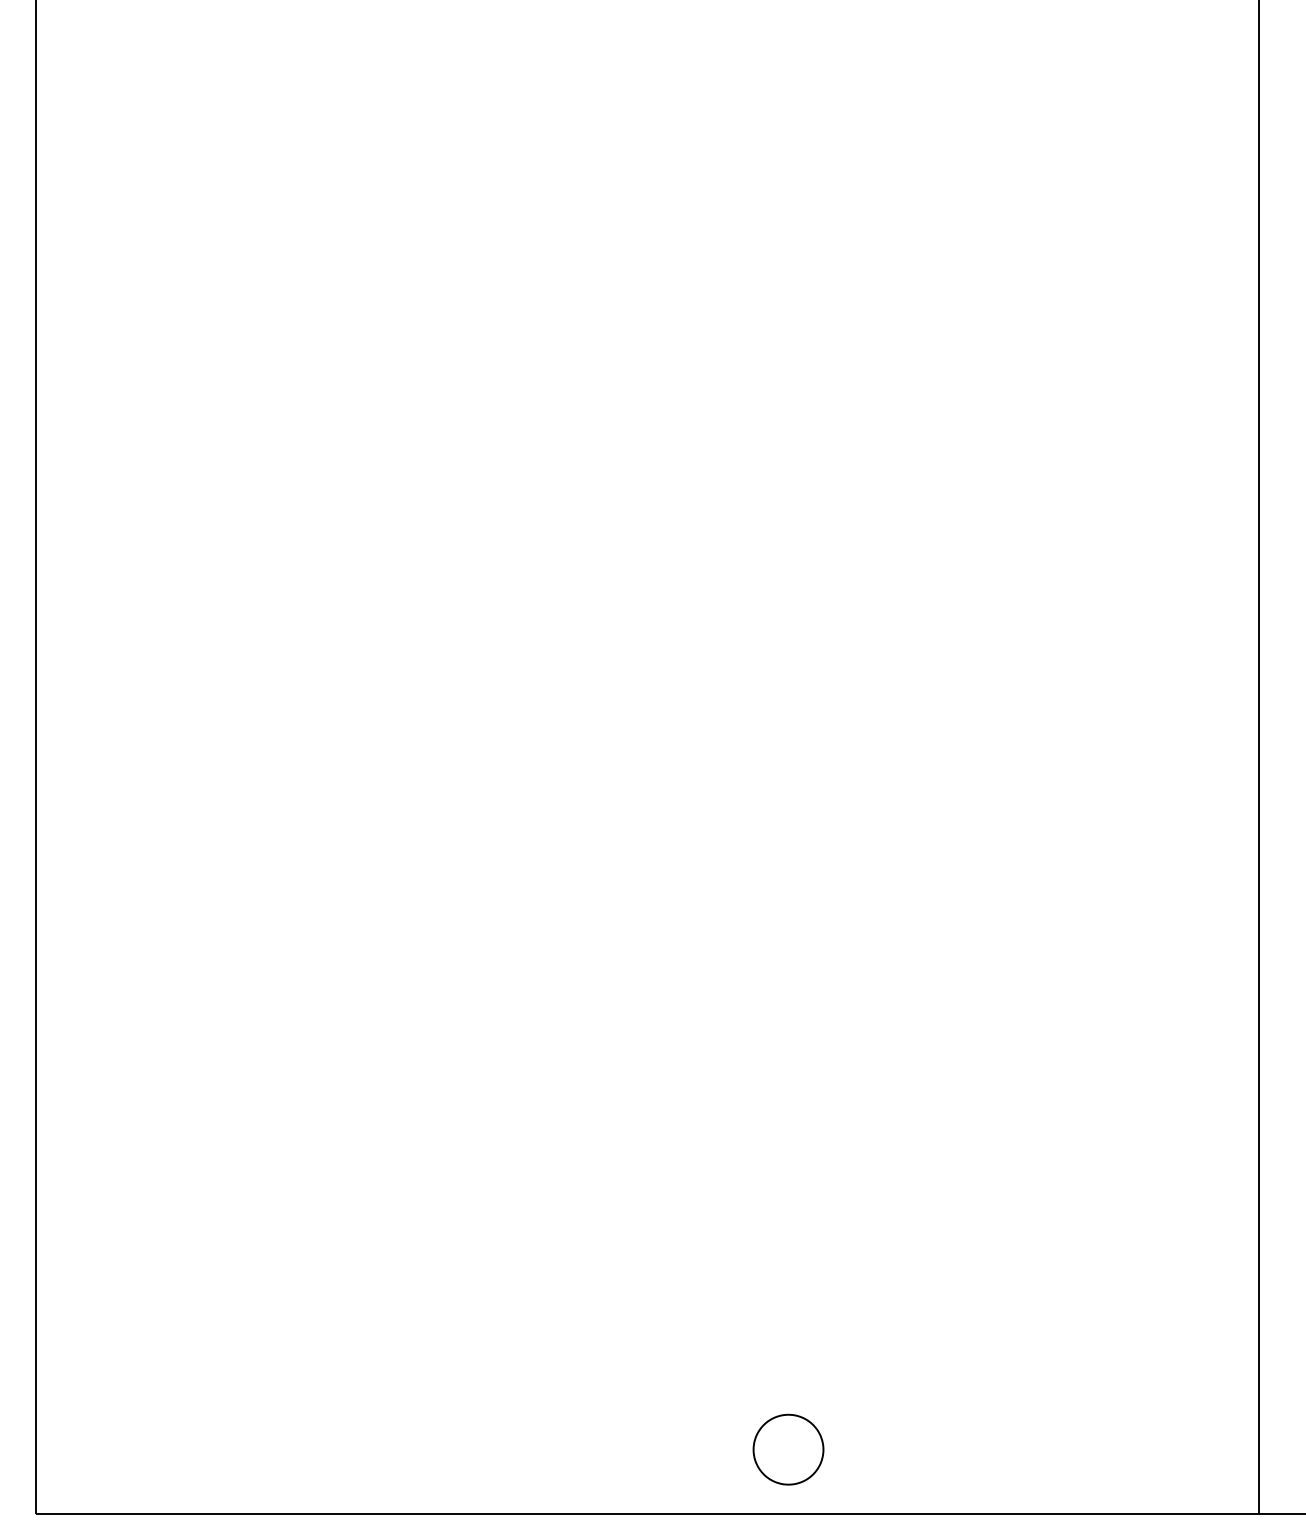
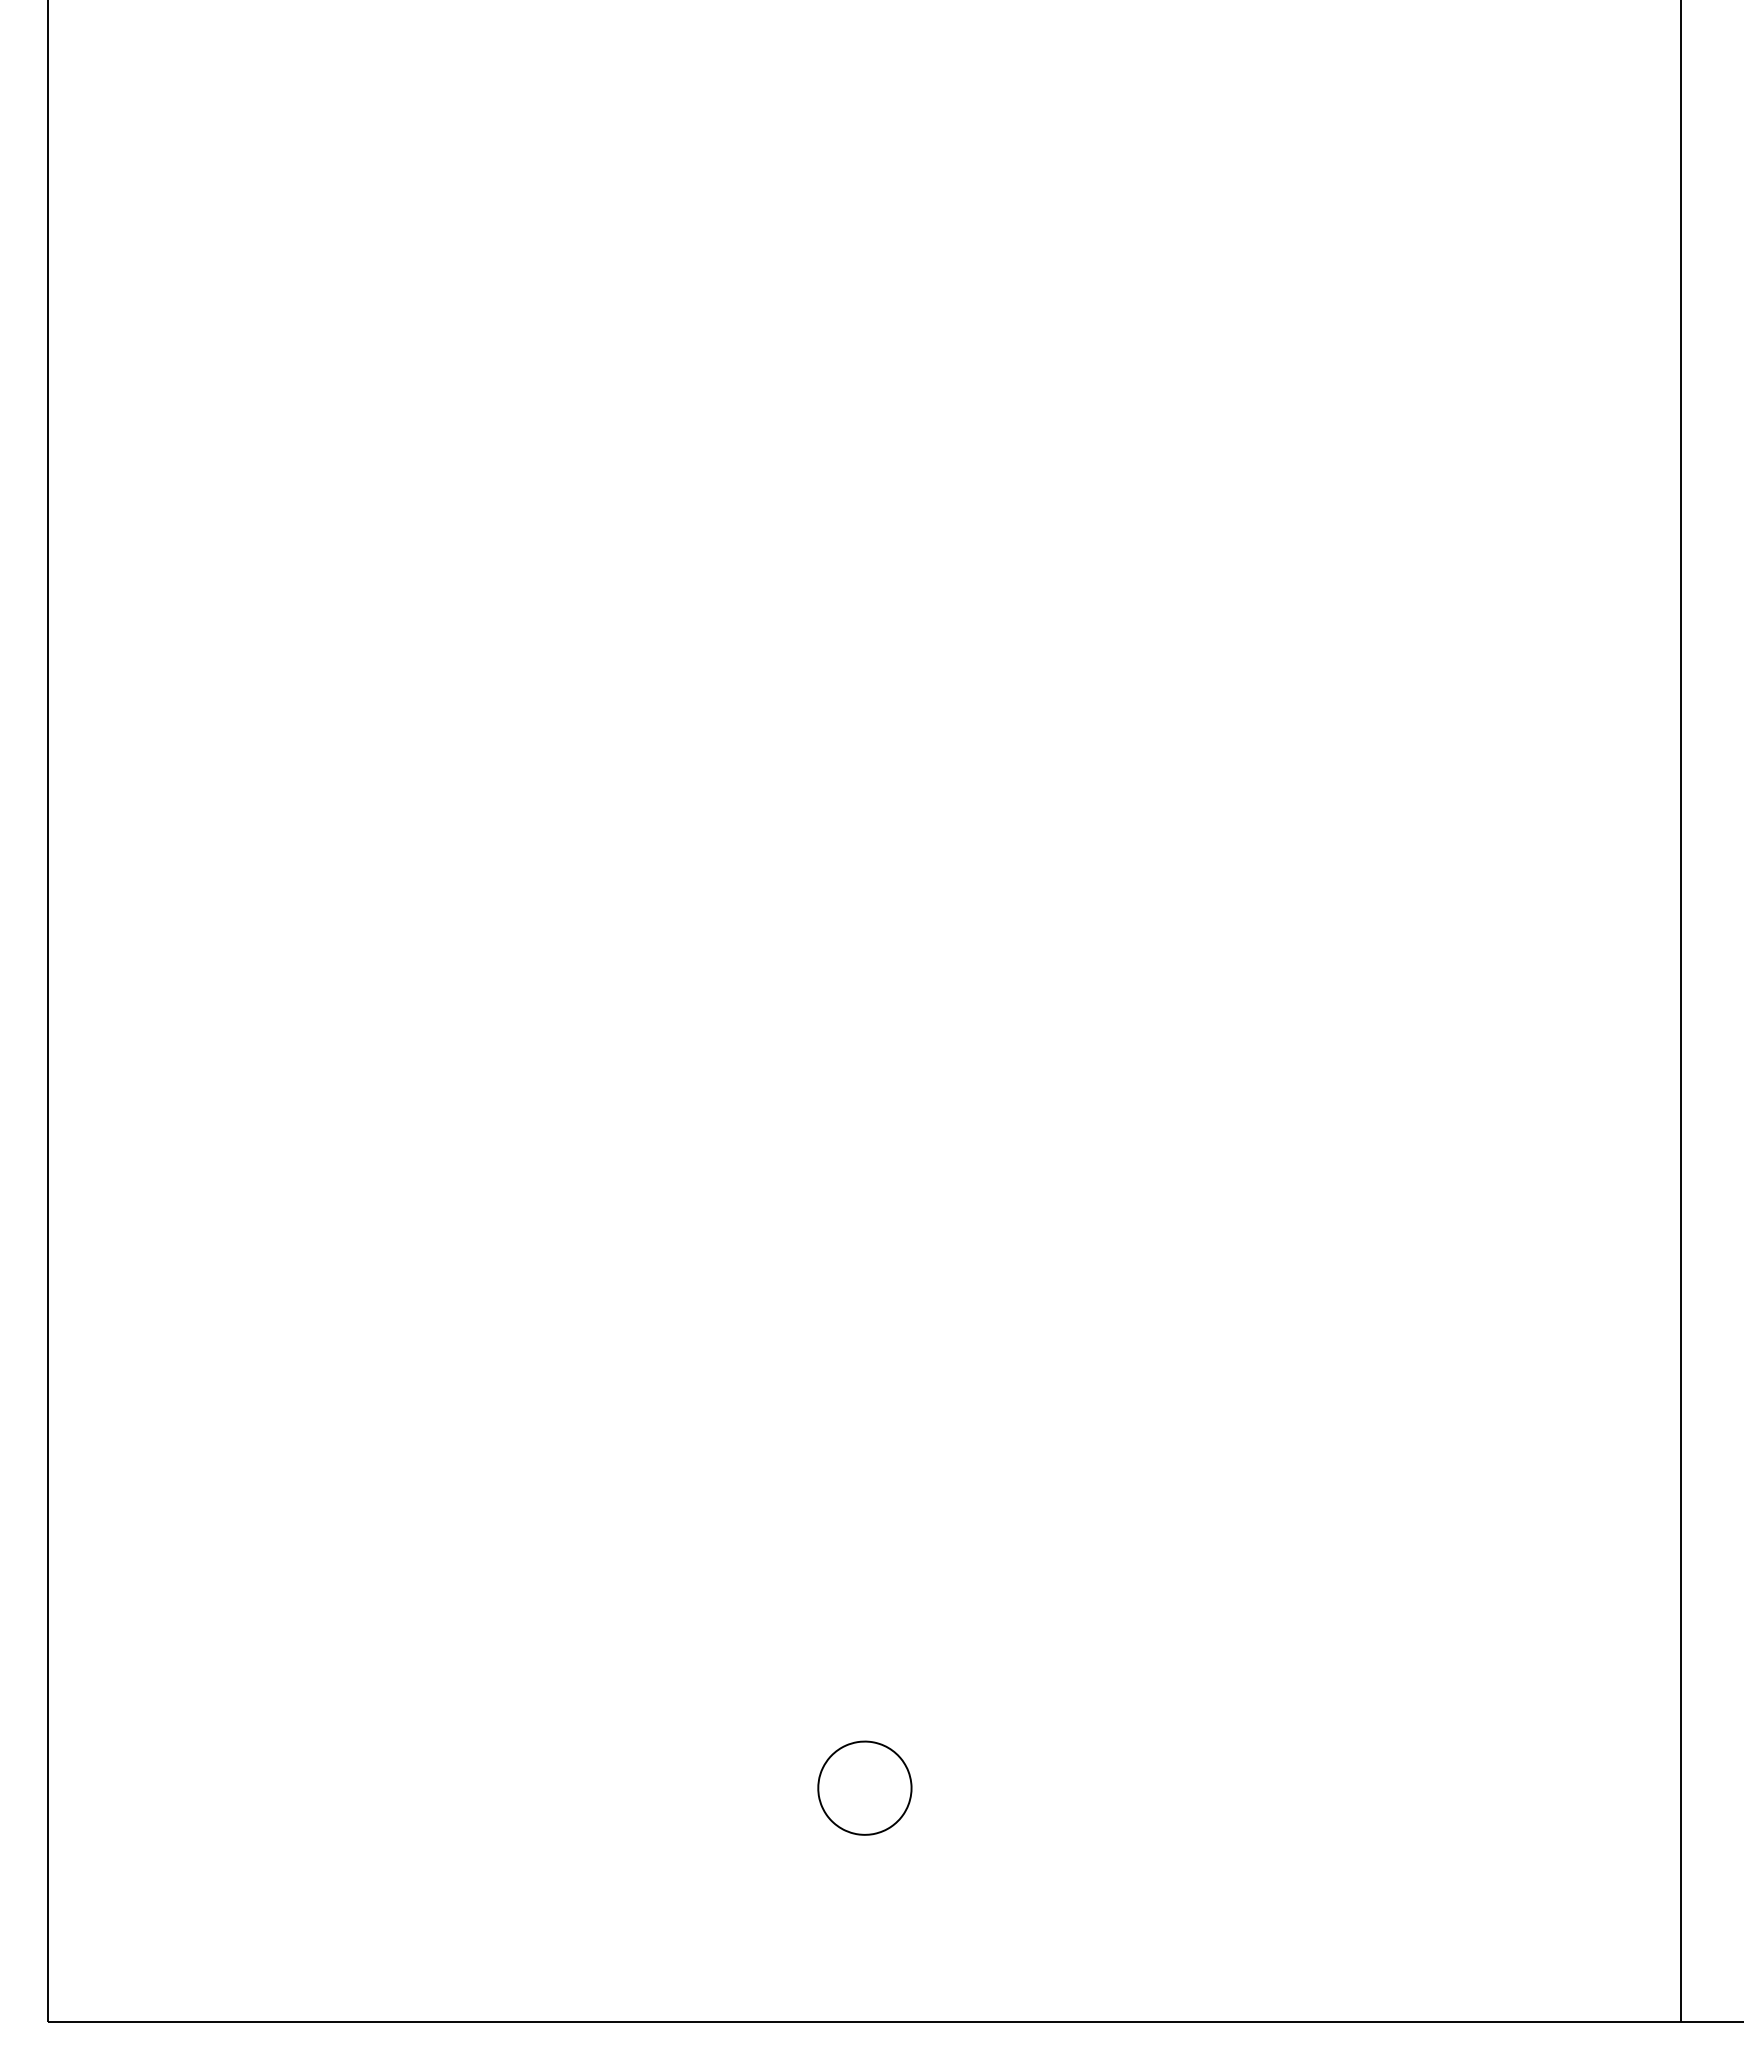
part: (788, 1449) -> (864, 1787), moved

